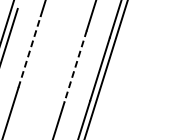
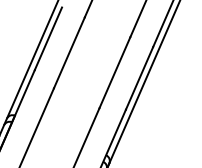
line: (29, 51) -> (69, 52), dashed -> solid
line: (75, 66) -> (114, 72), dashed -> solid

